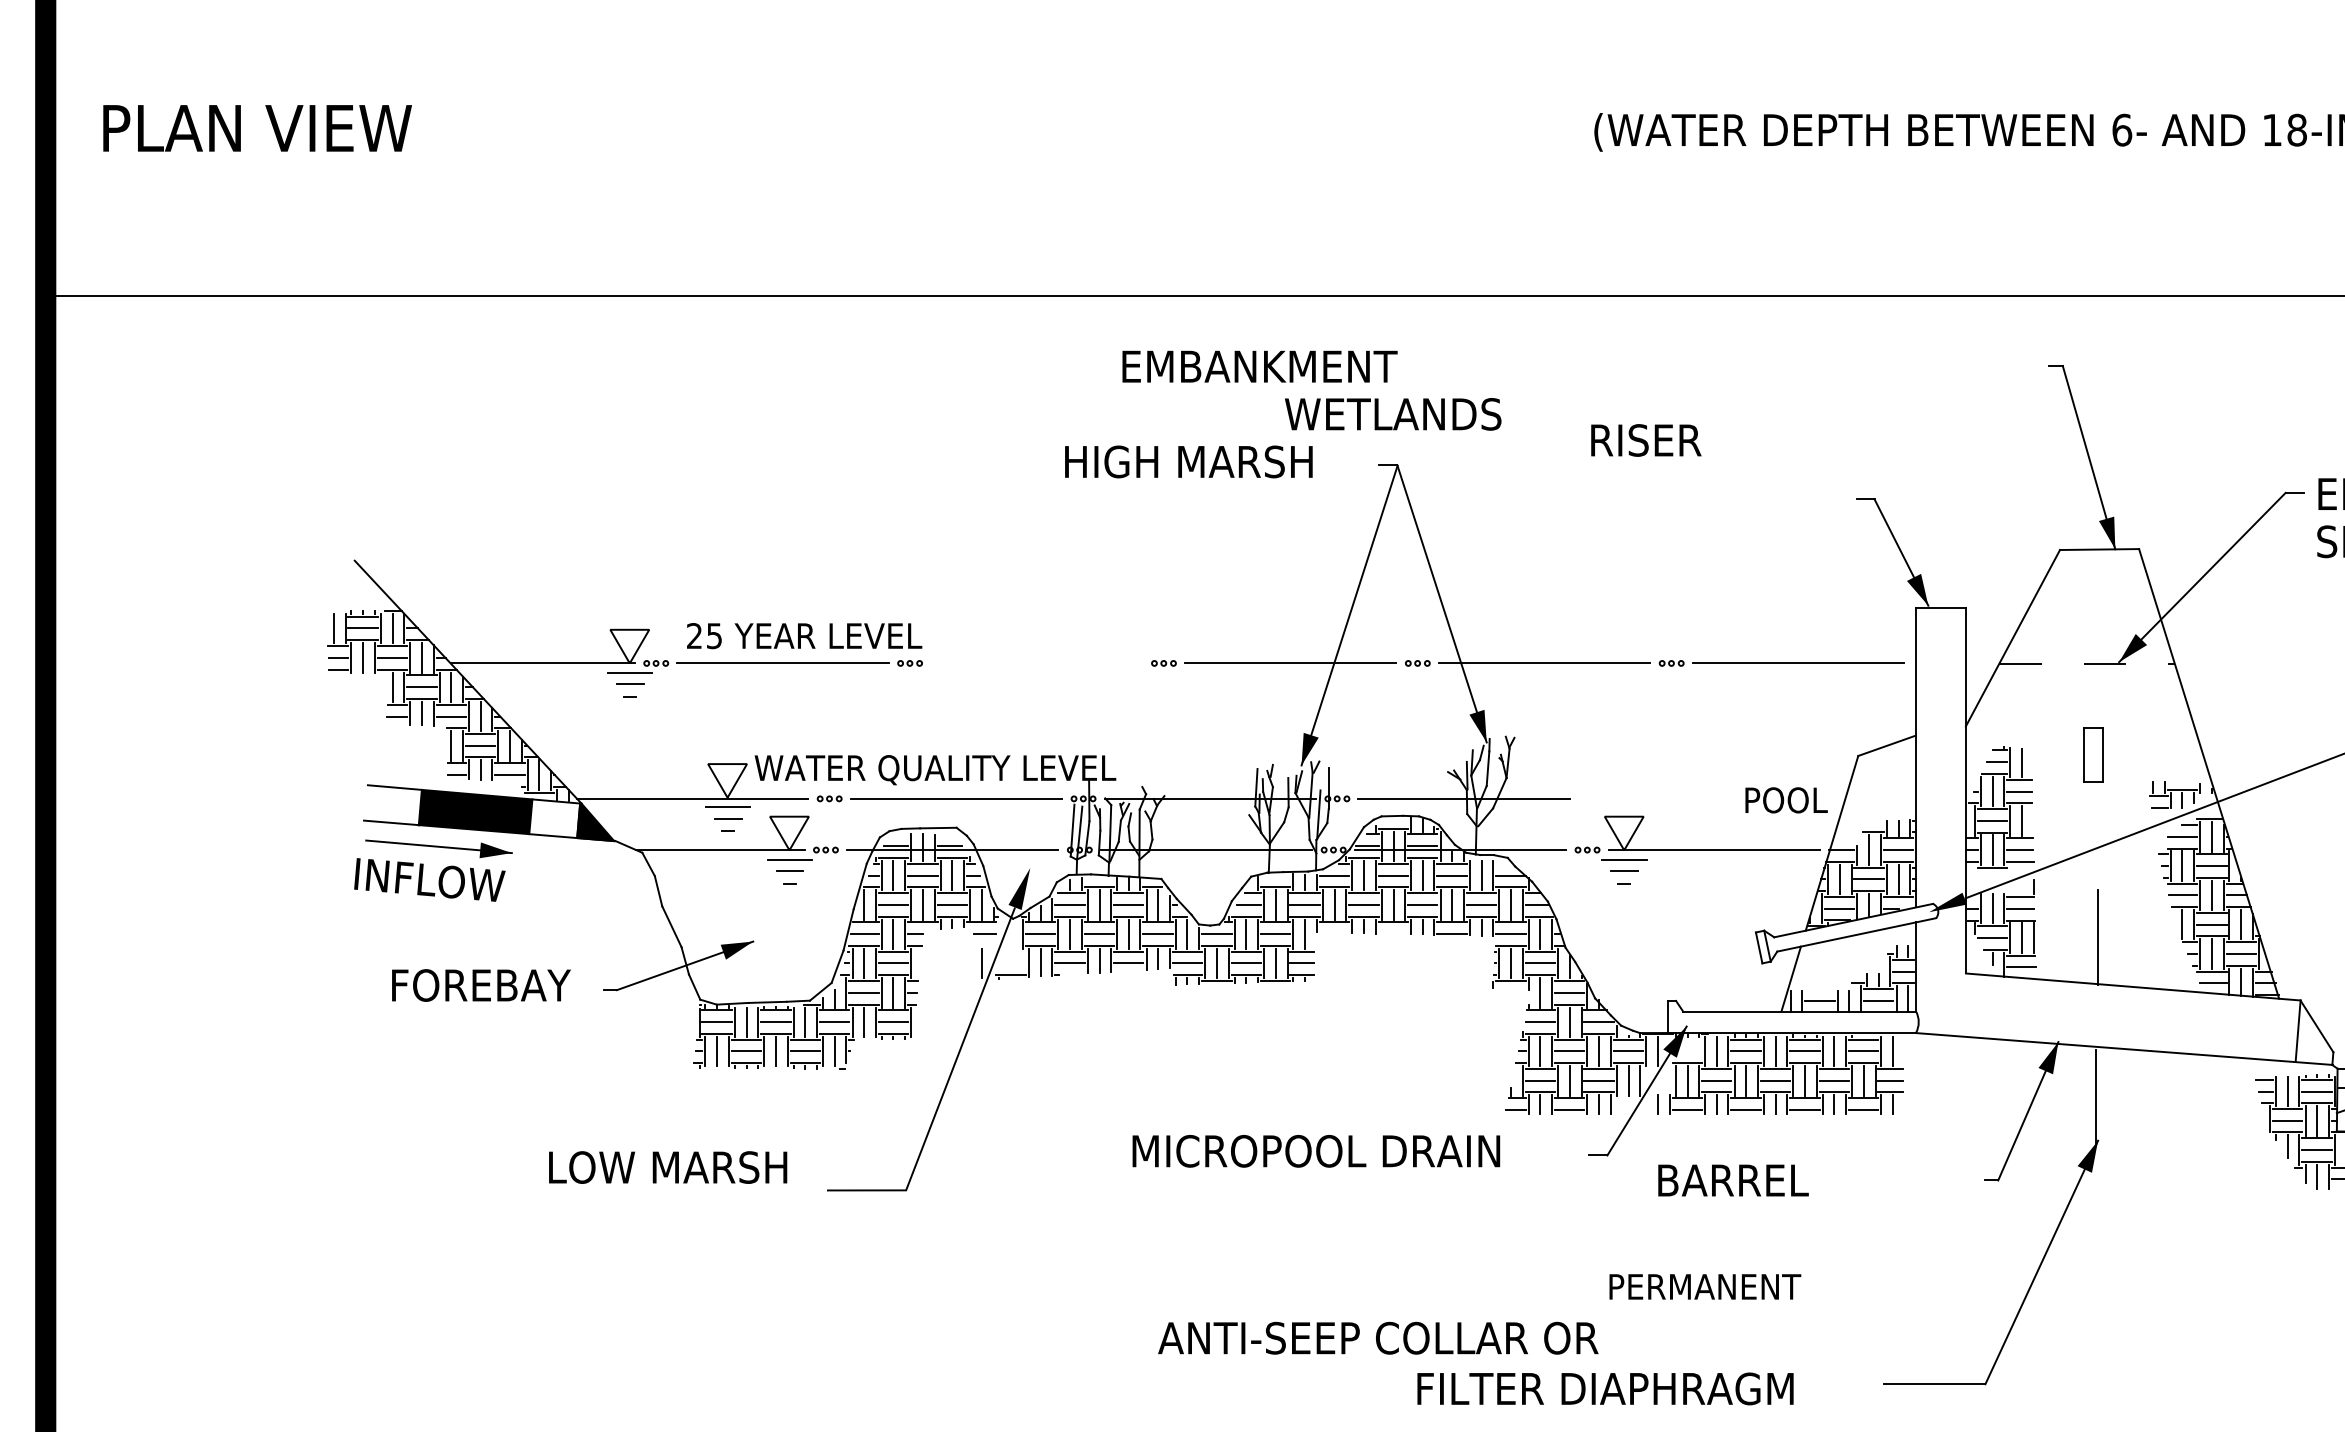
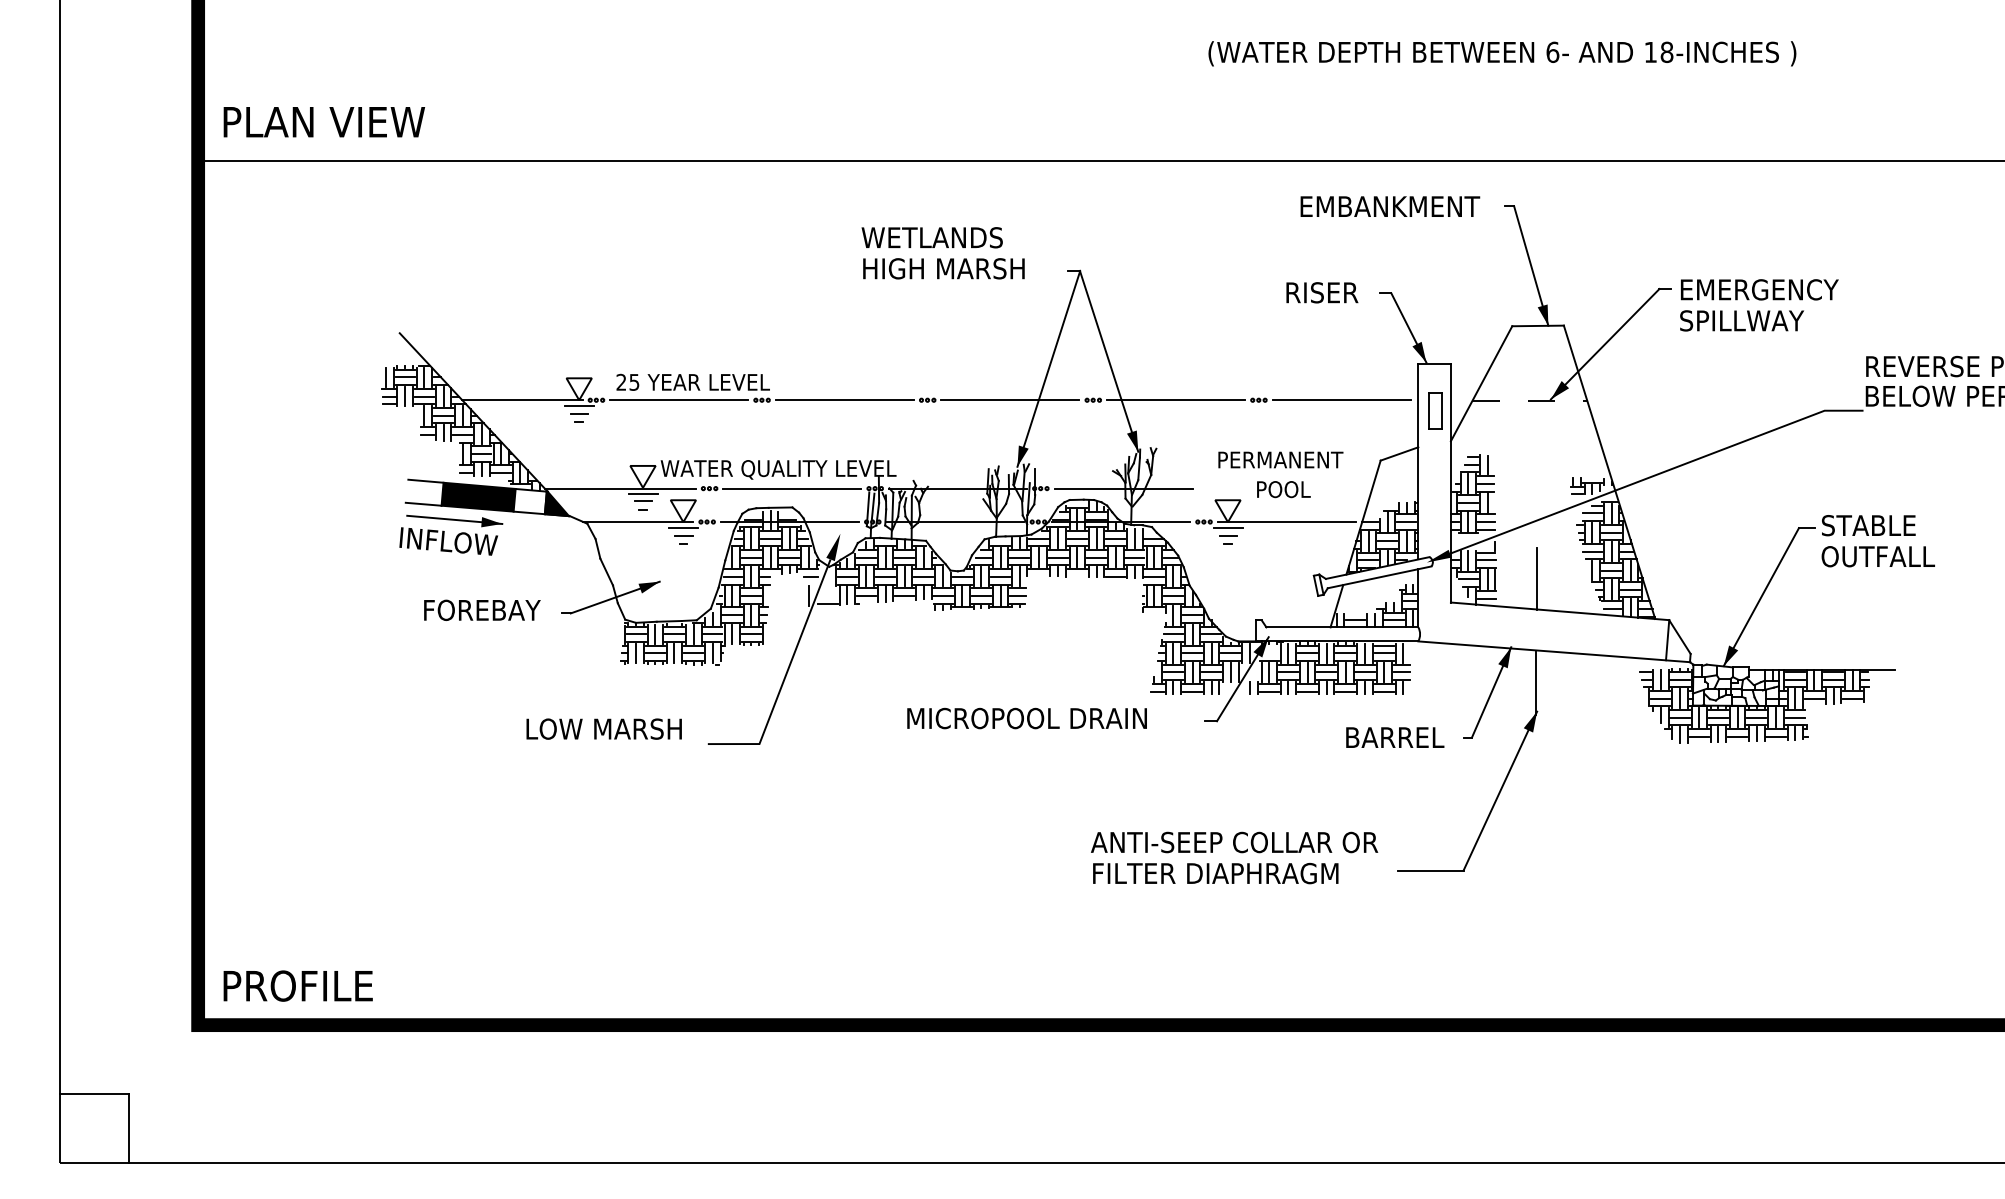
text: (257, 128) -> (324, 122), moved
text: (1260, 366) -> (1390, 206), moved
text: (1392, 413) -> (931, 237), moved
text: (1646, 440) -> (1322, 292), moved
line: (1036, 663) -> (844, 400), added
part: (2094, 754) -> (1435, 410), moved
text: (1785, 800) -> (1283, 489), moved
text: (1733, 1180) -> (1395, 737), moved
text: (1704, 1286) -> (1280, 459), moved
text: (1378, 1338) -> (1234, 842), moved

